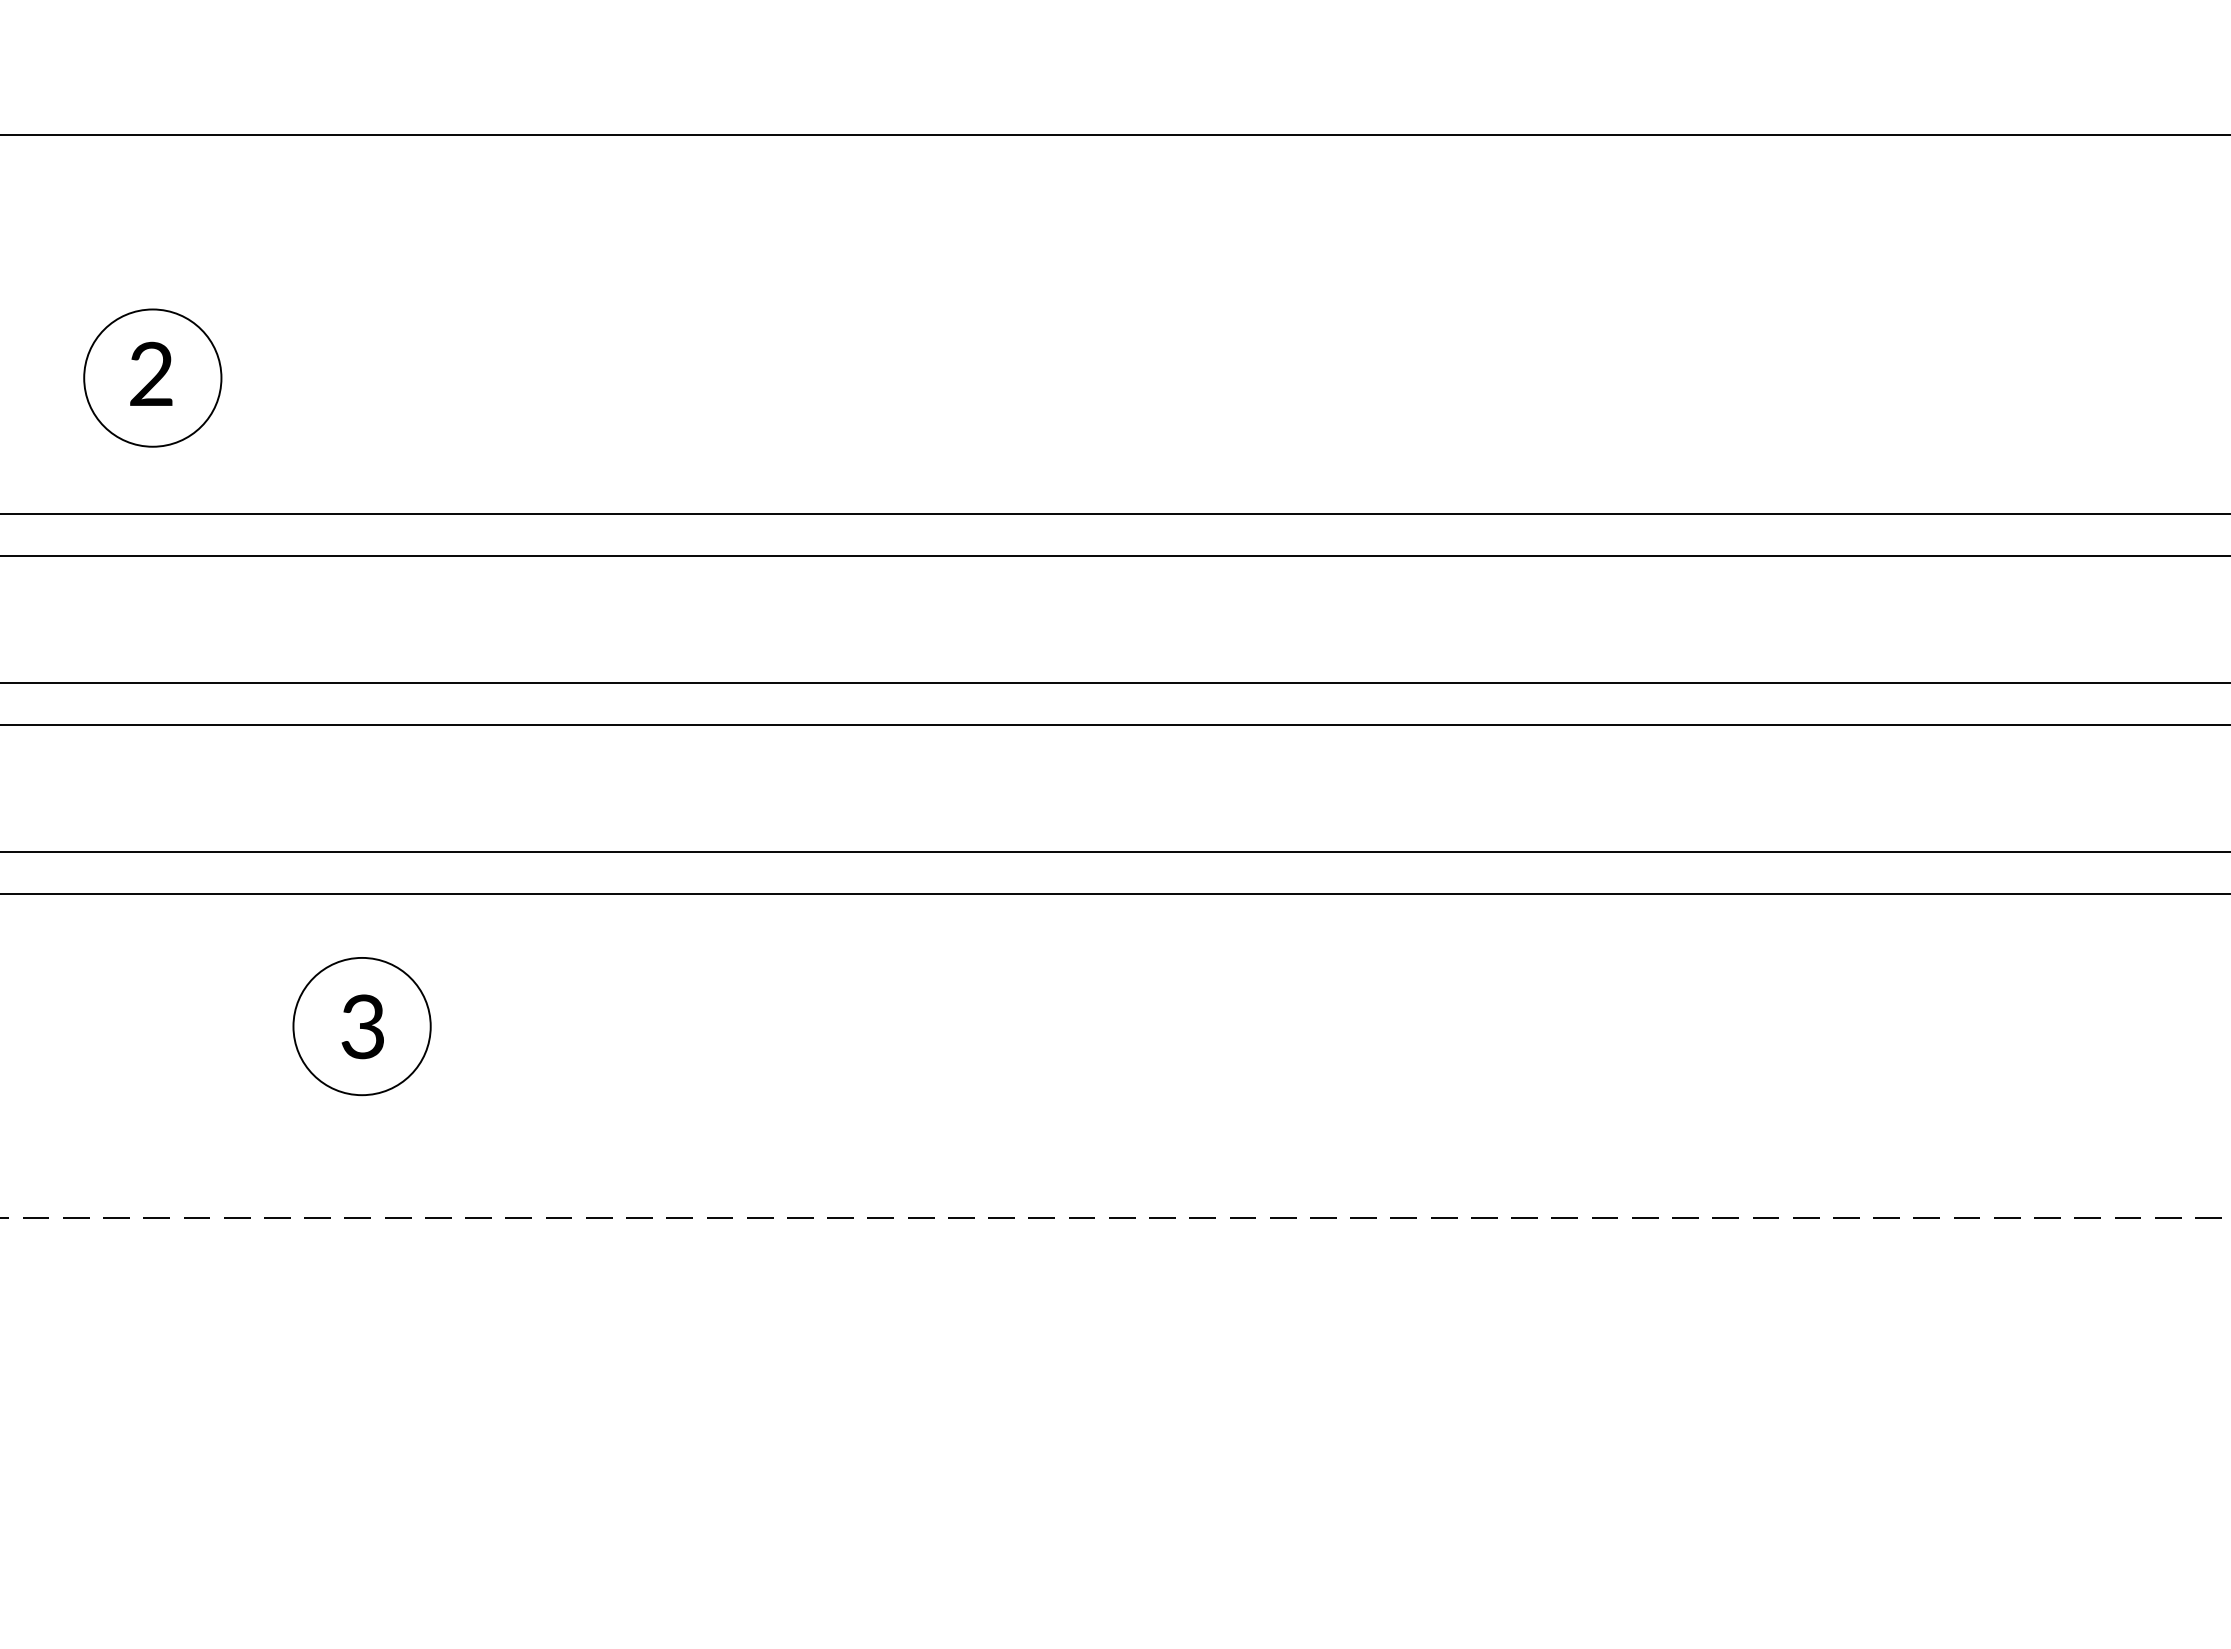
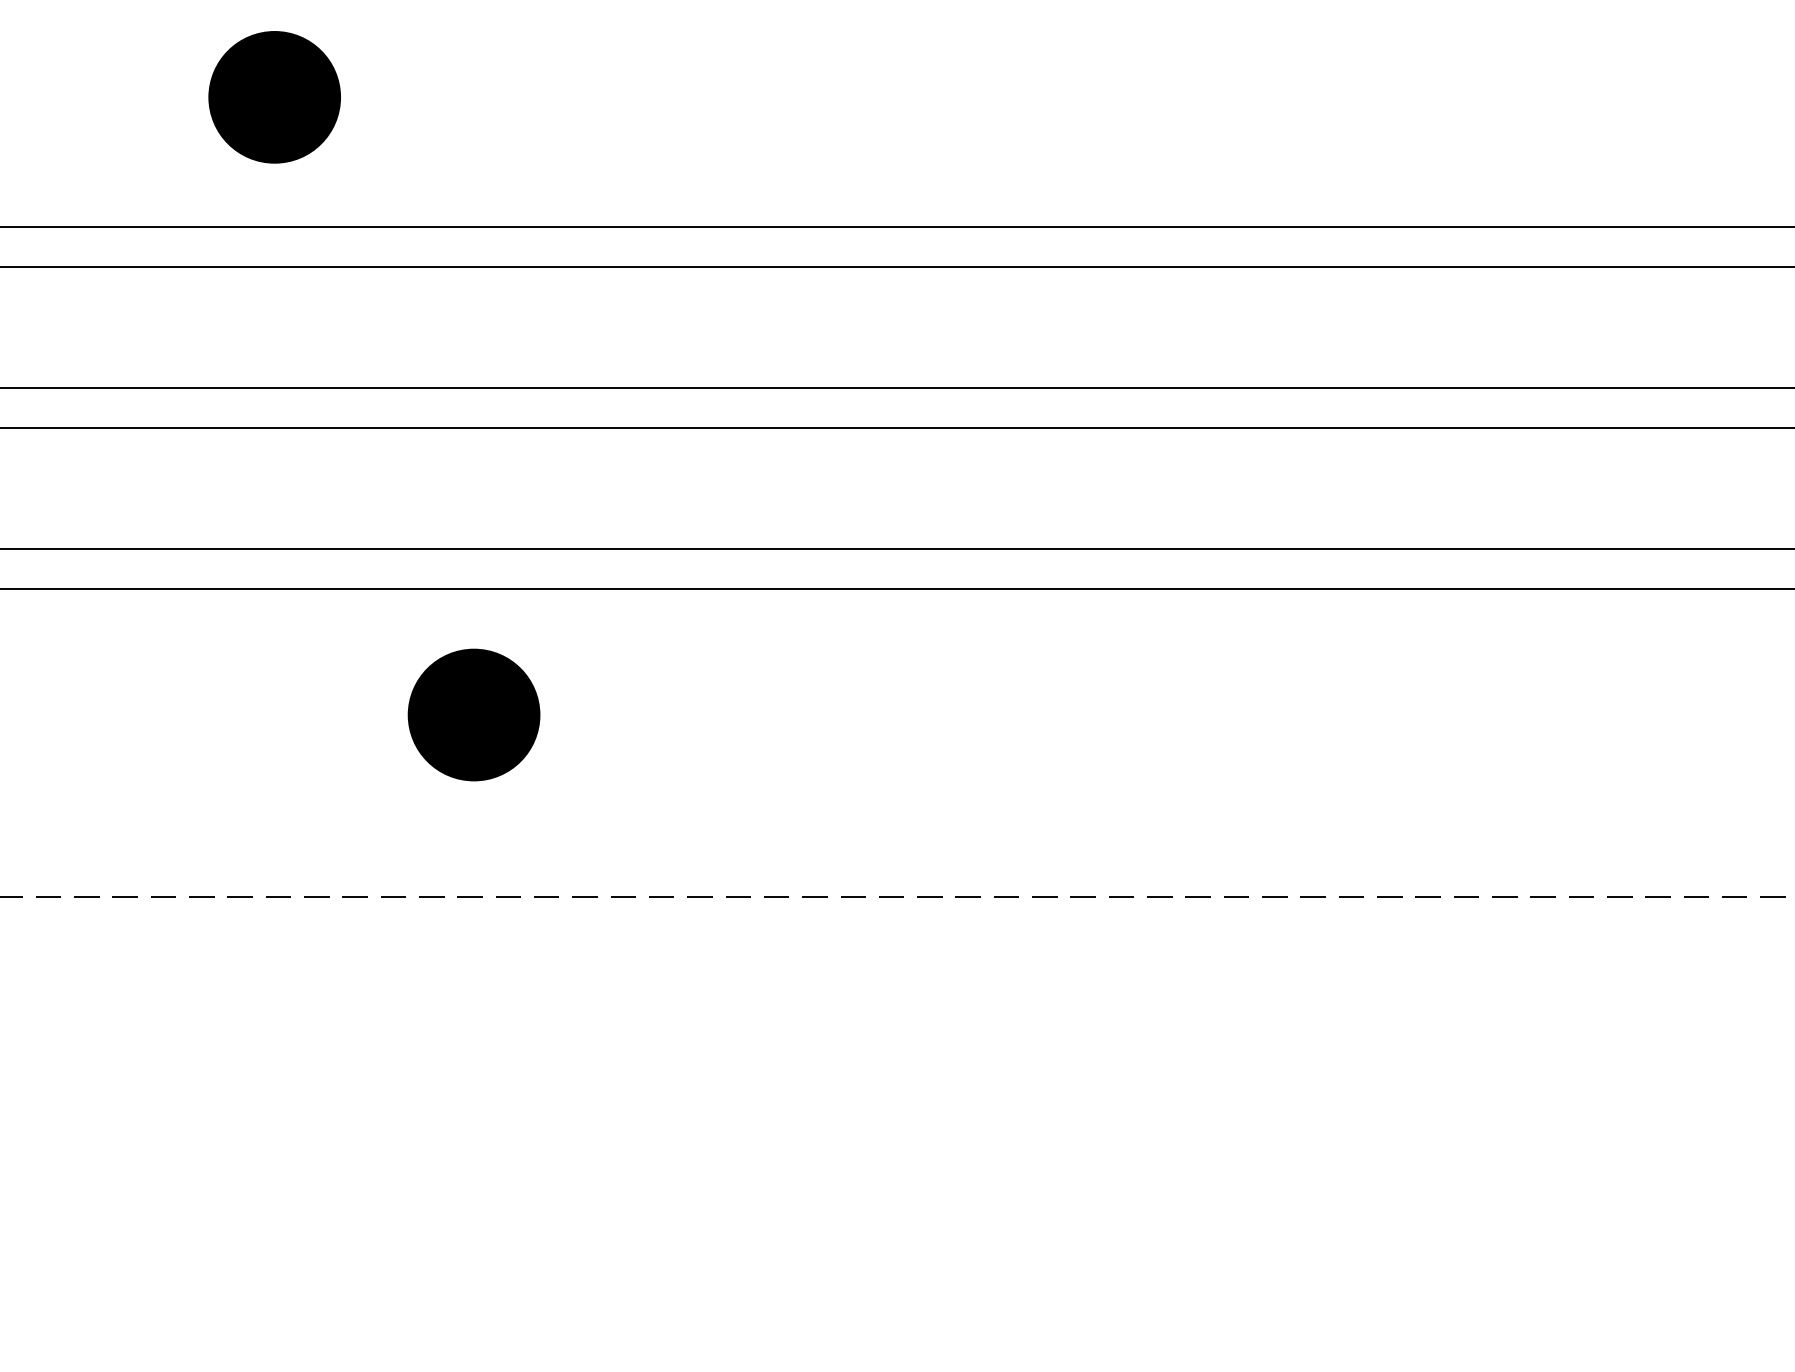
fill: (152, 377) -> (274, 96), added
fill: (361, 1026) -> (473, 714), added

